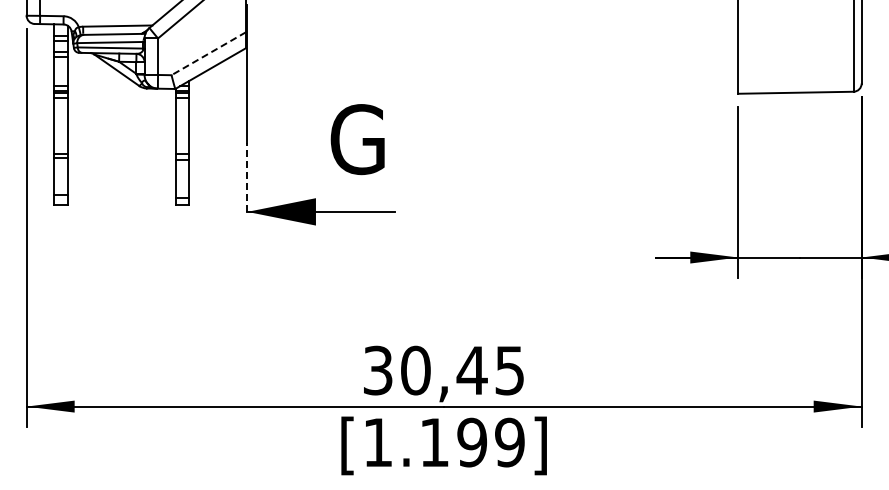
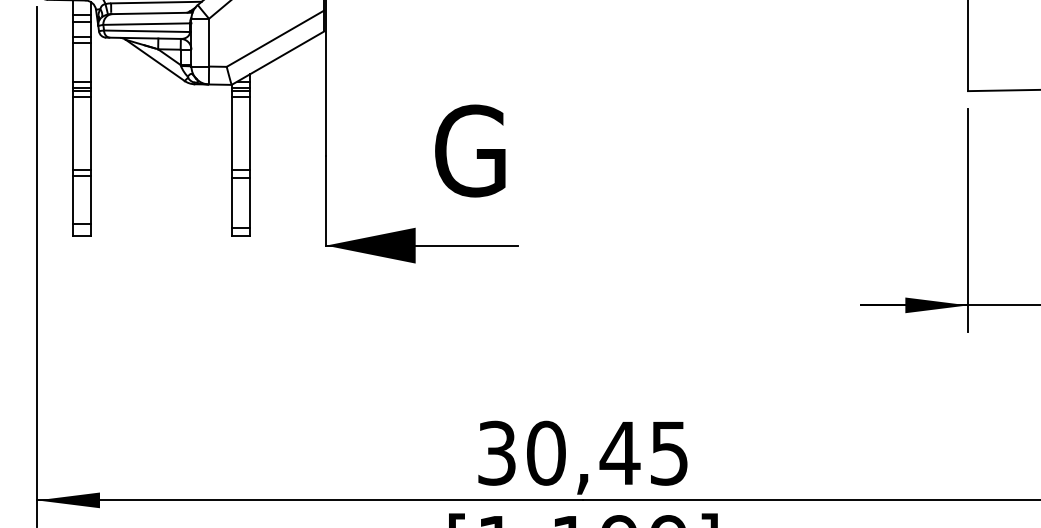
line: (208, 53) -> (275, 38), dashed -> solid
line: (247, 177) -> (326, 200), dashed -> solid

